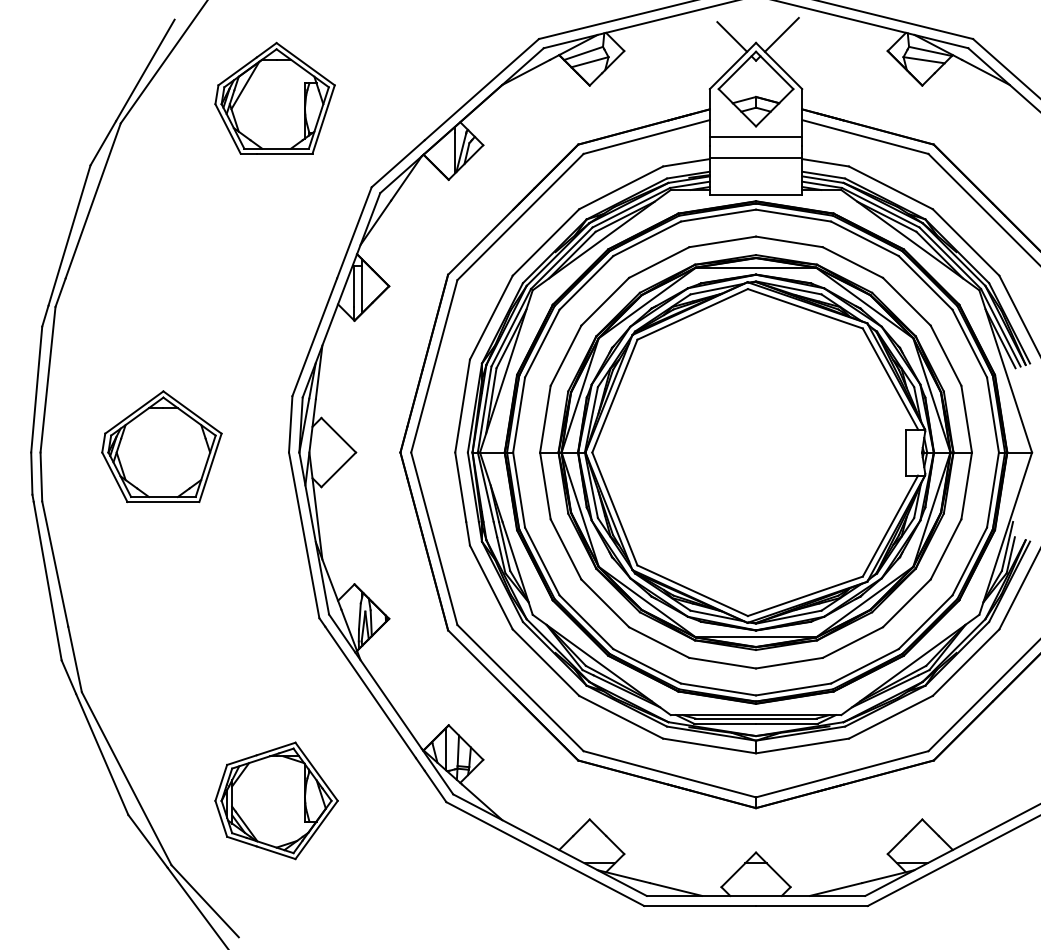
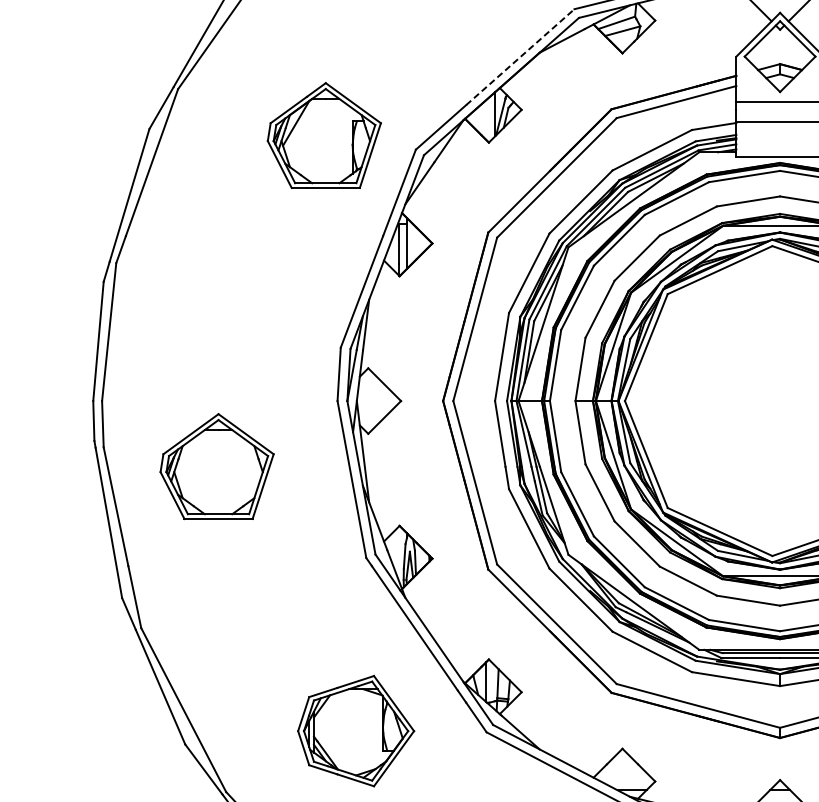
line: (482, 89) -> (520, 57), solid -> dashed
part: (274, 97) -> (323, 134), moved
part: (161, 446) -> (216, 466), moved
part: (276, 800) -> (356, 730), moved

